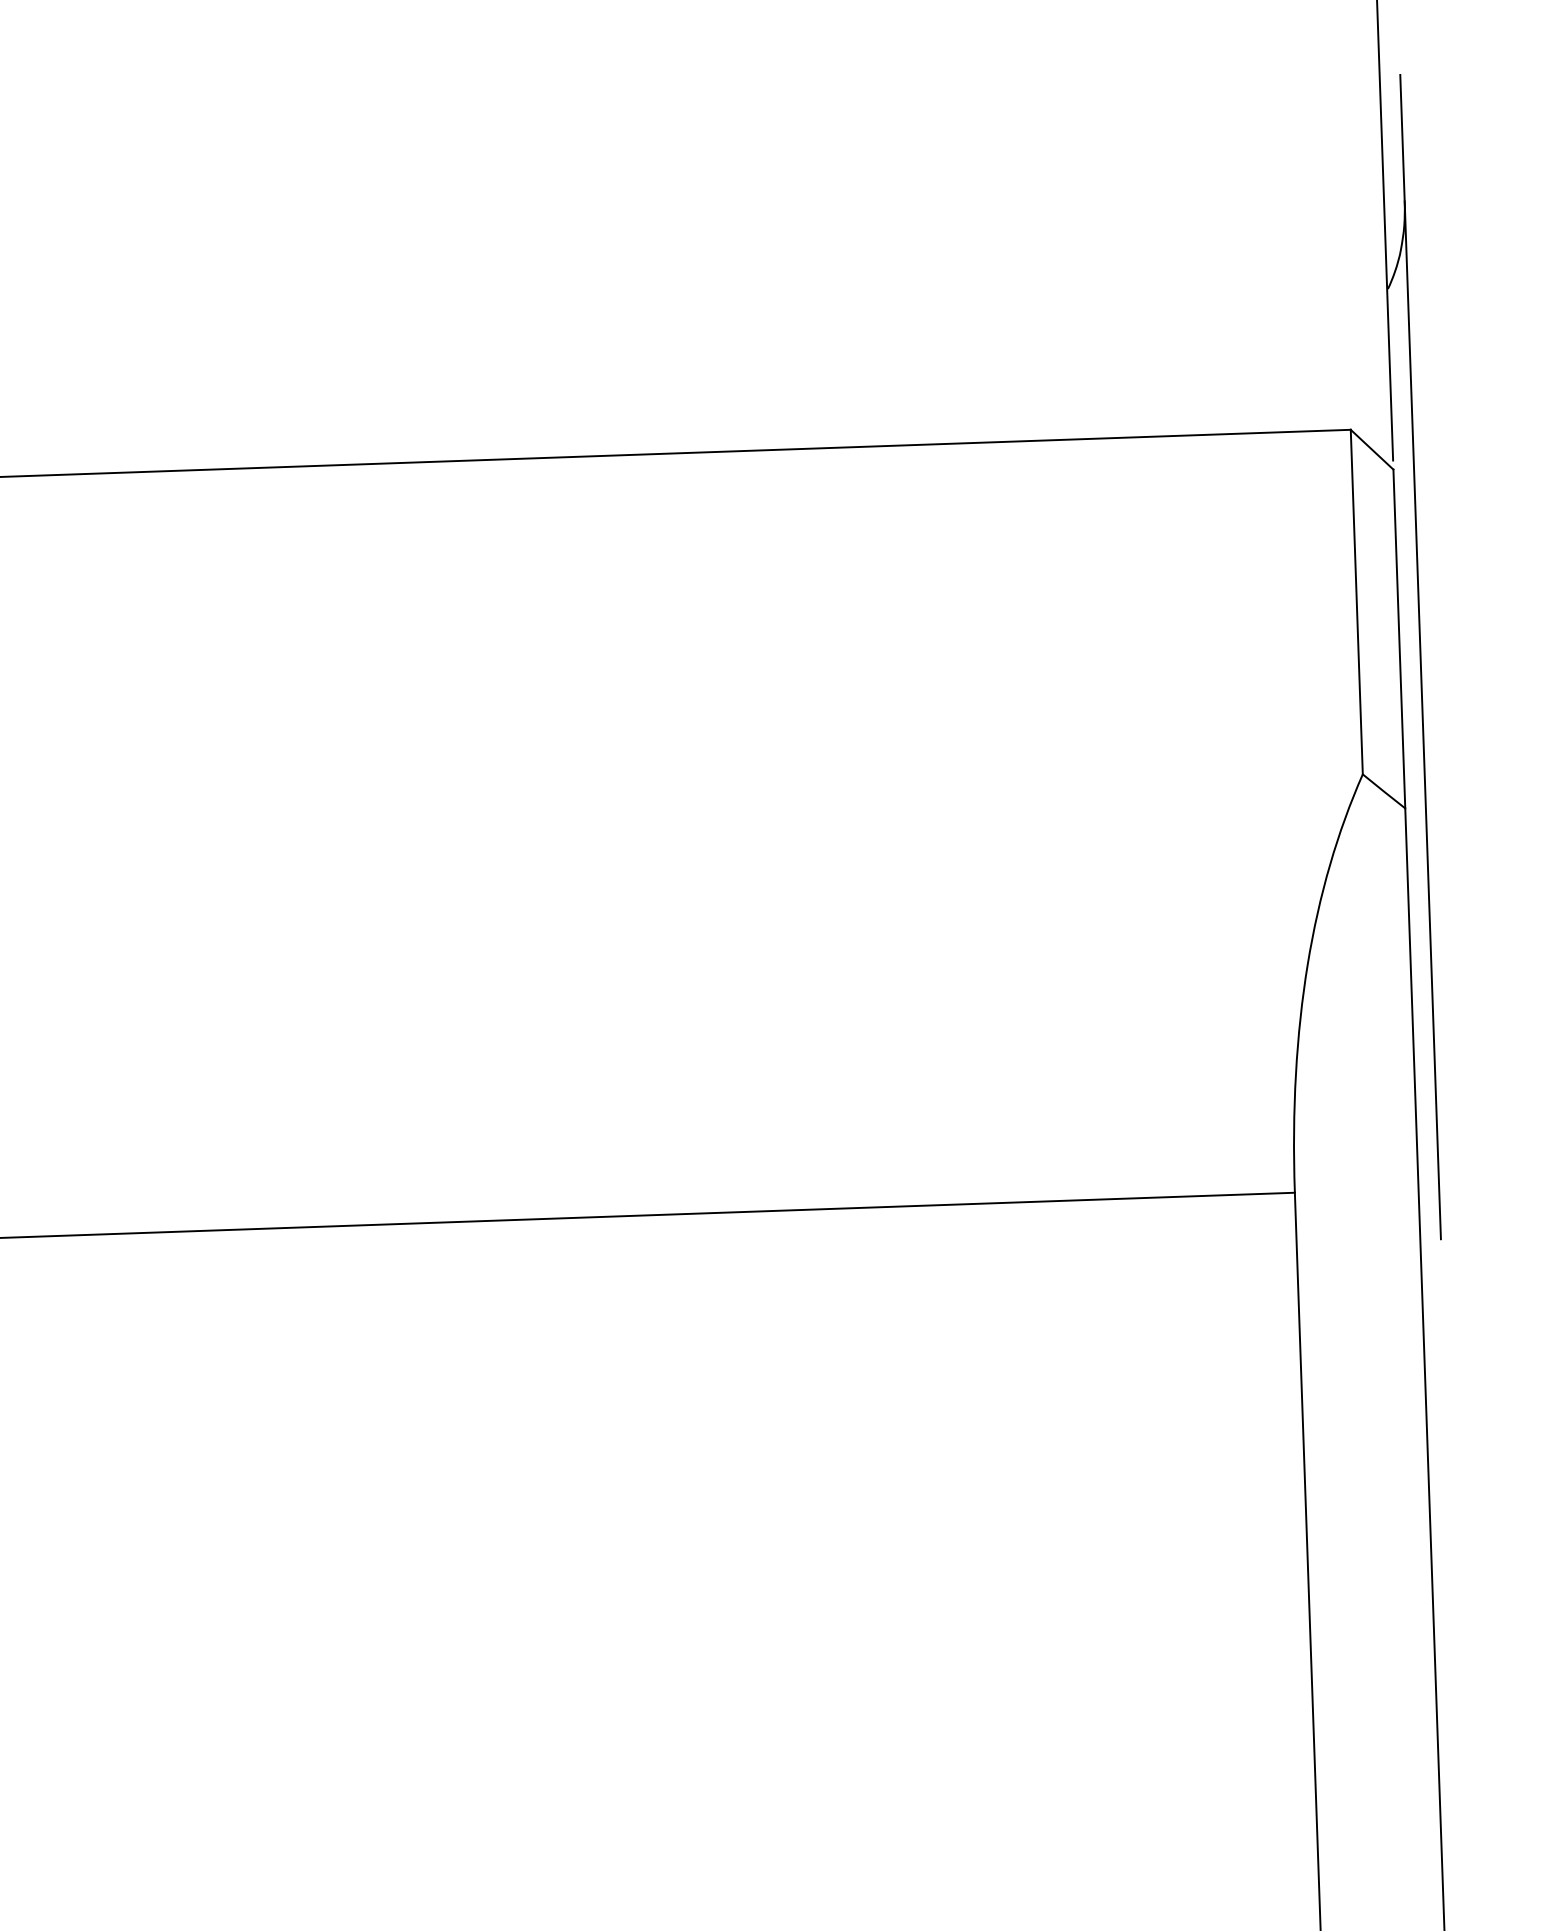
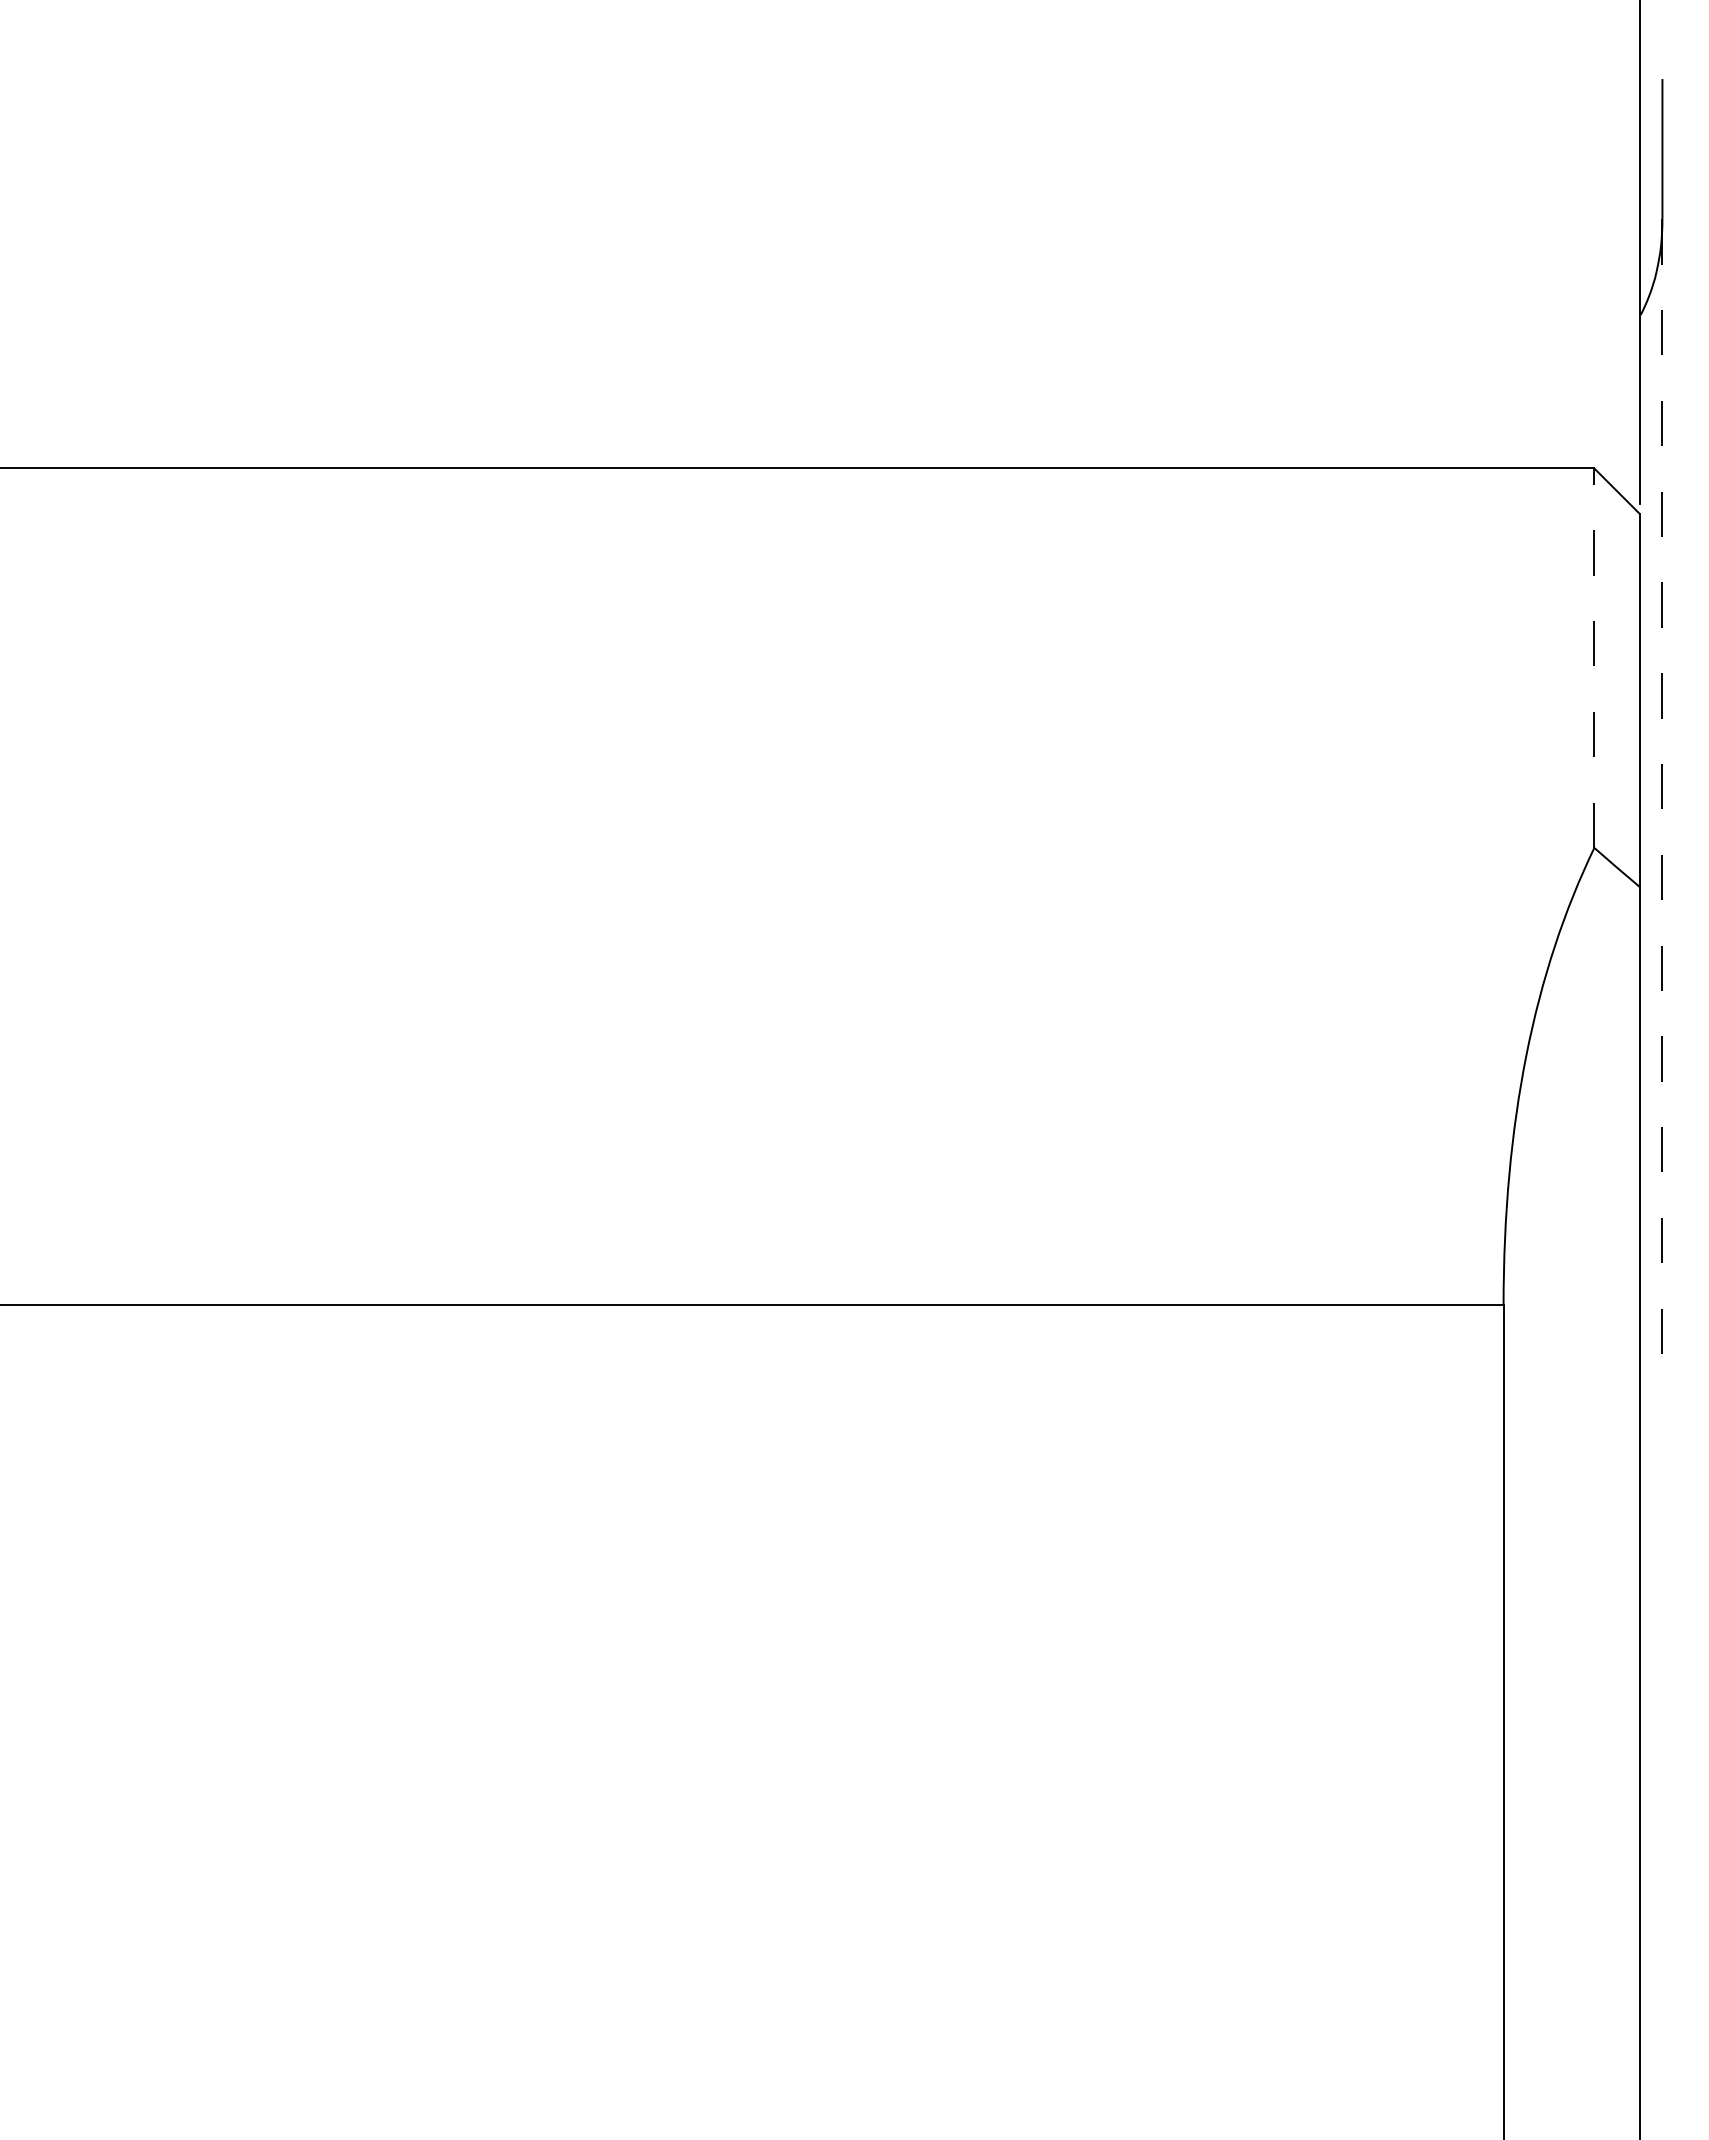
line: (1356, 602) -> (1594, 658), solid -> dashed
line: (1422, 720) -> (1662, 791), solid -> dashed

